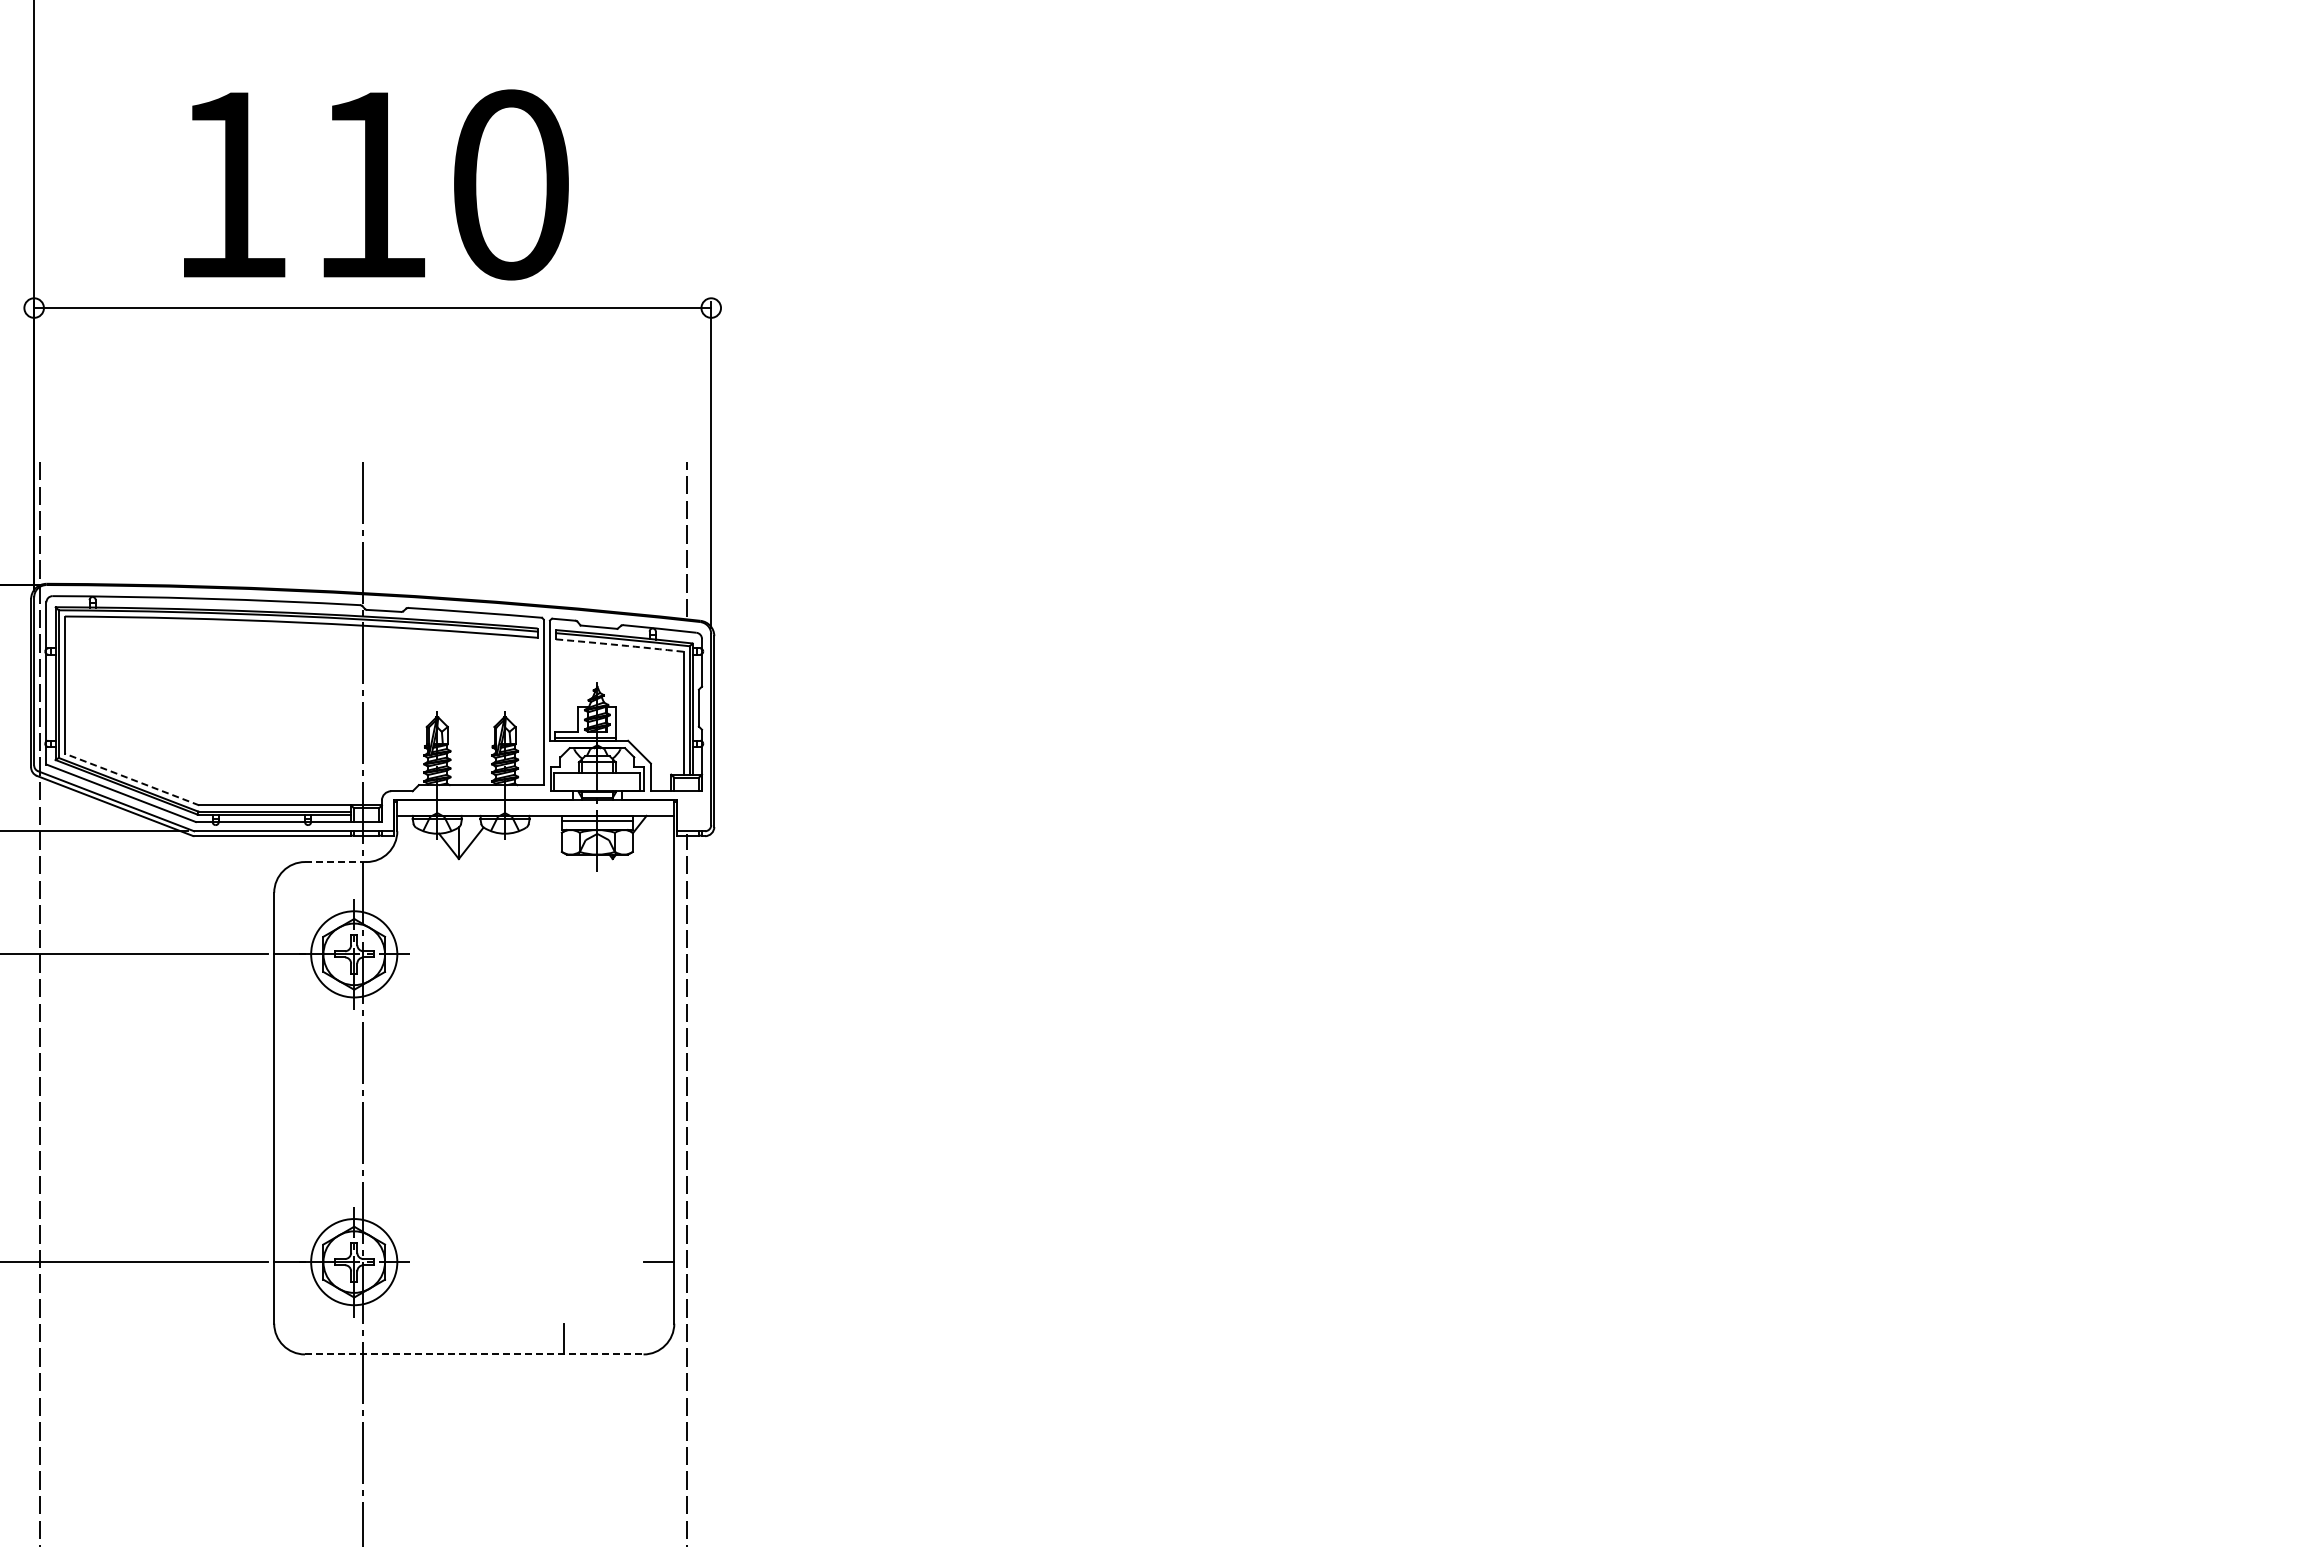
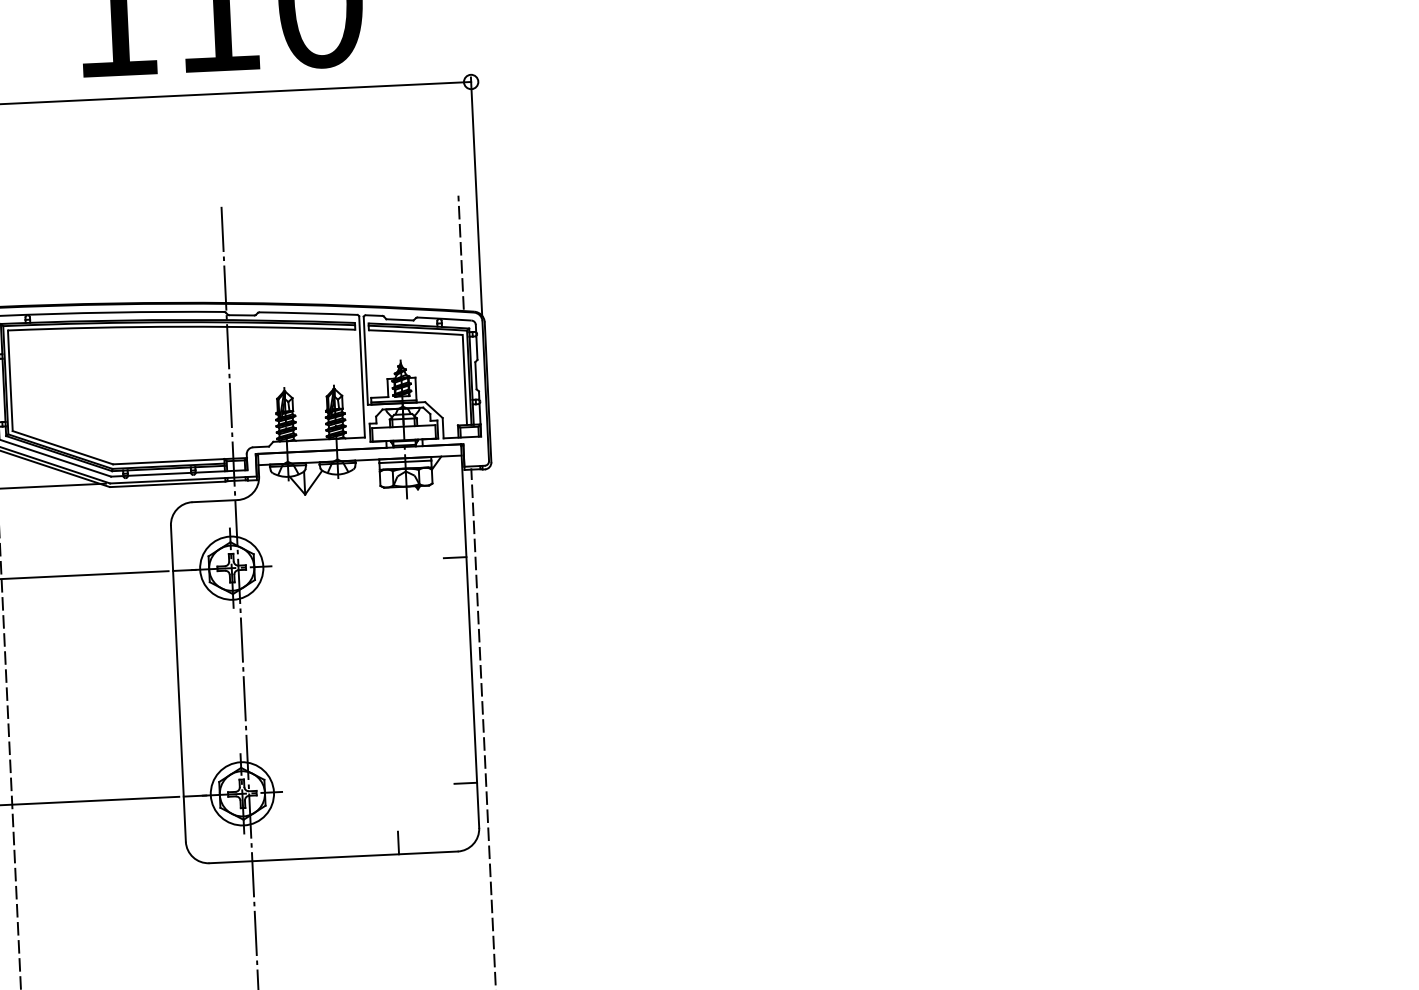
arc: (619, 645) -> (415, 332), dashed -> solid
line: (131, 779) -> (62, 447), dashed -> solid
line: (335, 862) -> (214, 501), dashed -> solid
line: (658, 954) -> (454, 557), added
line: (474, 1354) -> (333, 857), dashed -> solid

